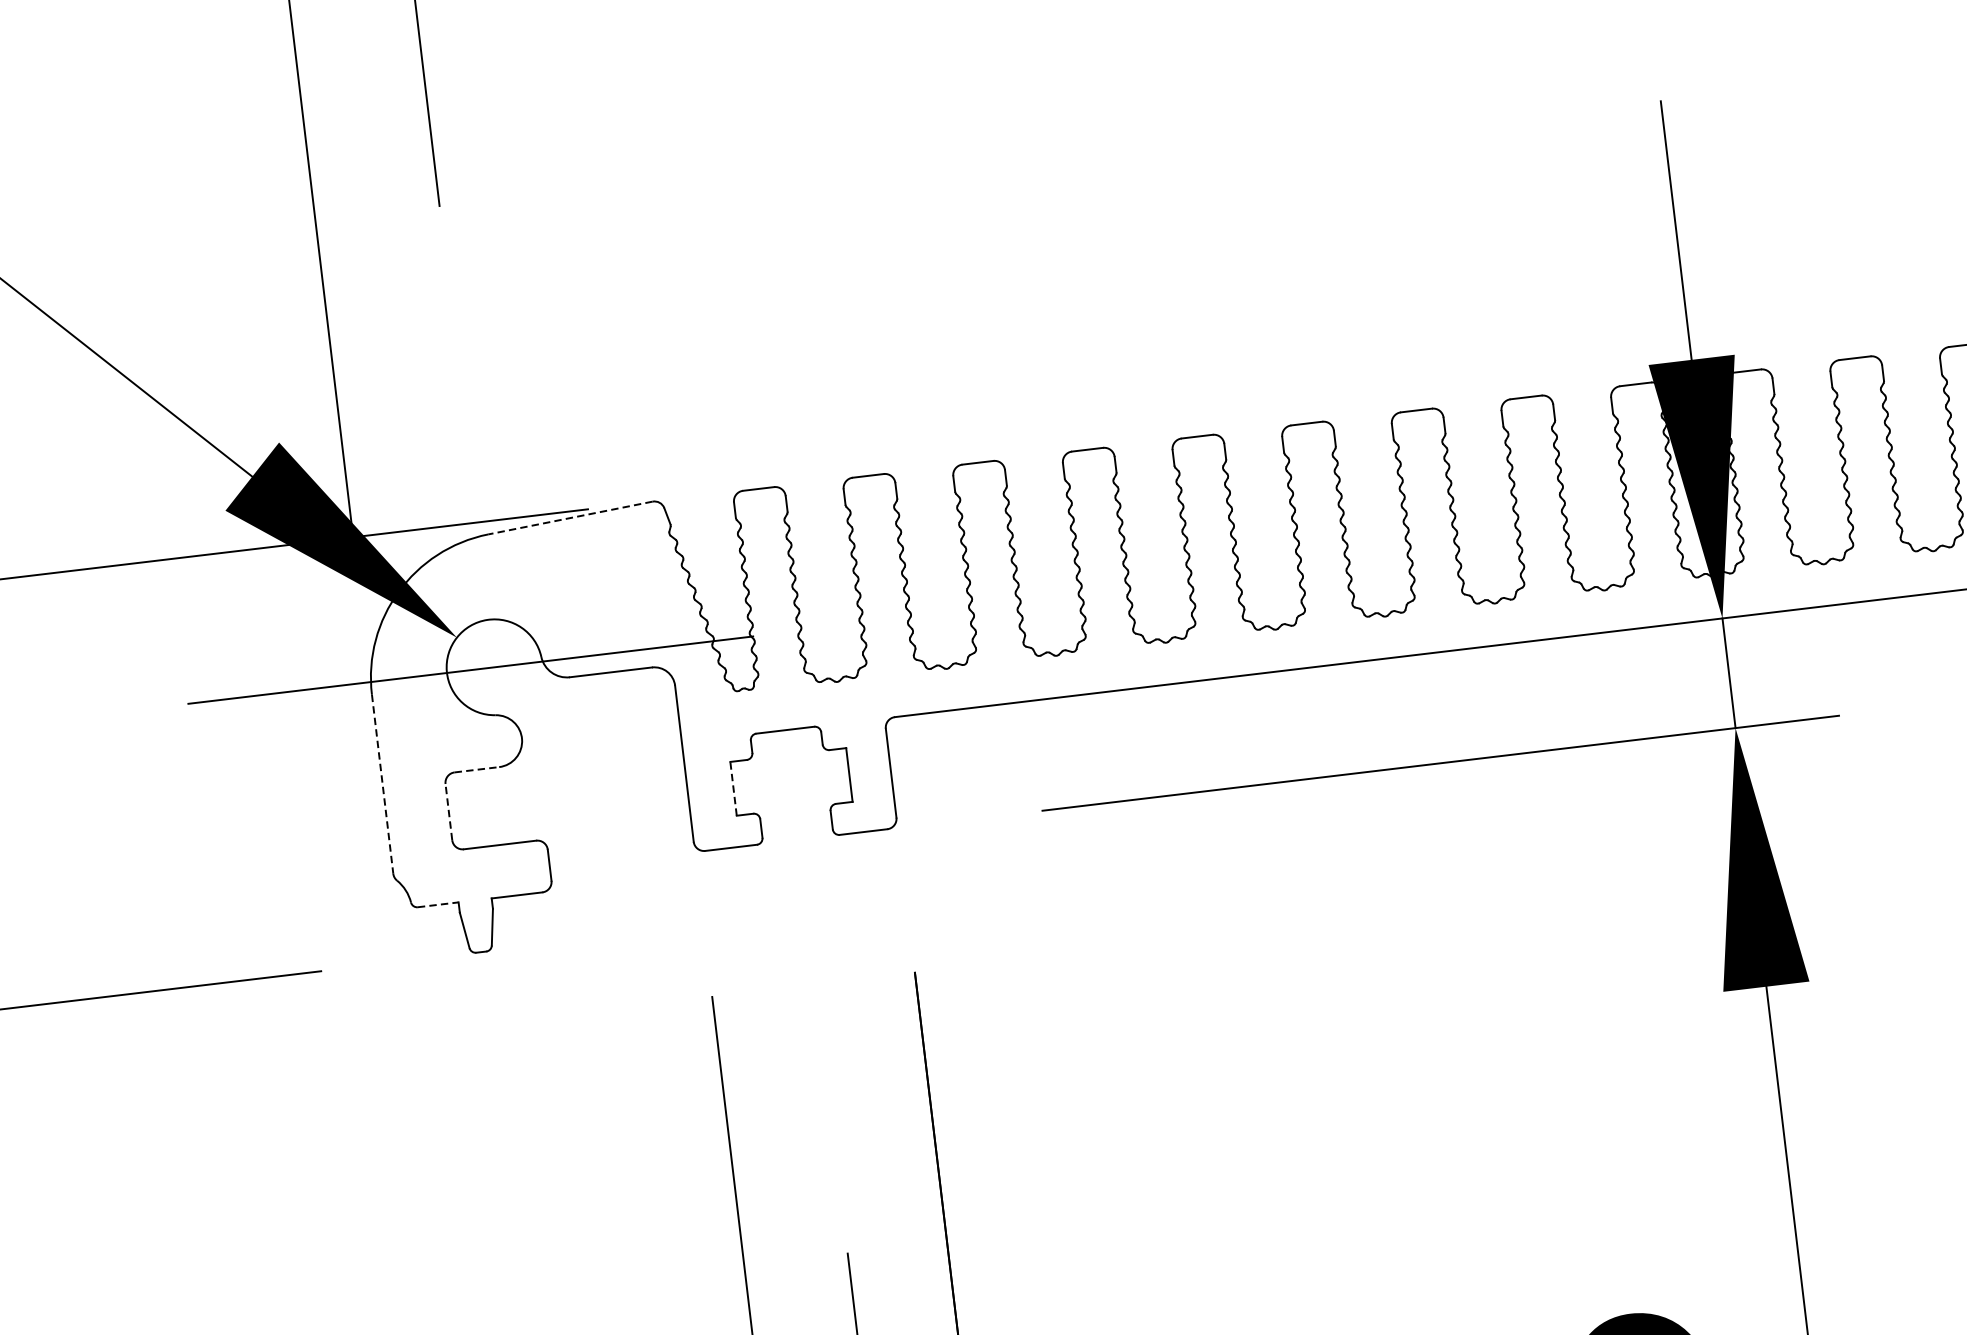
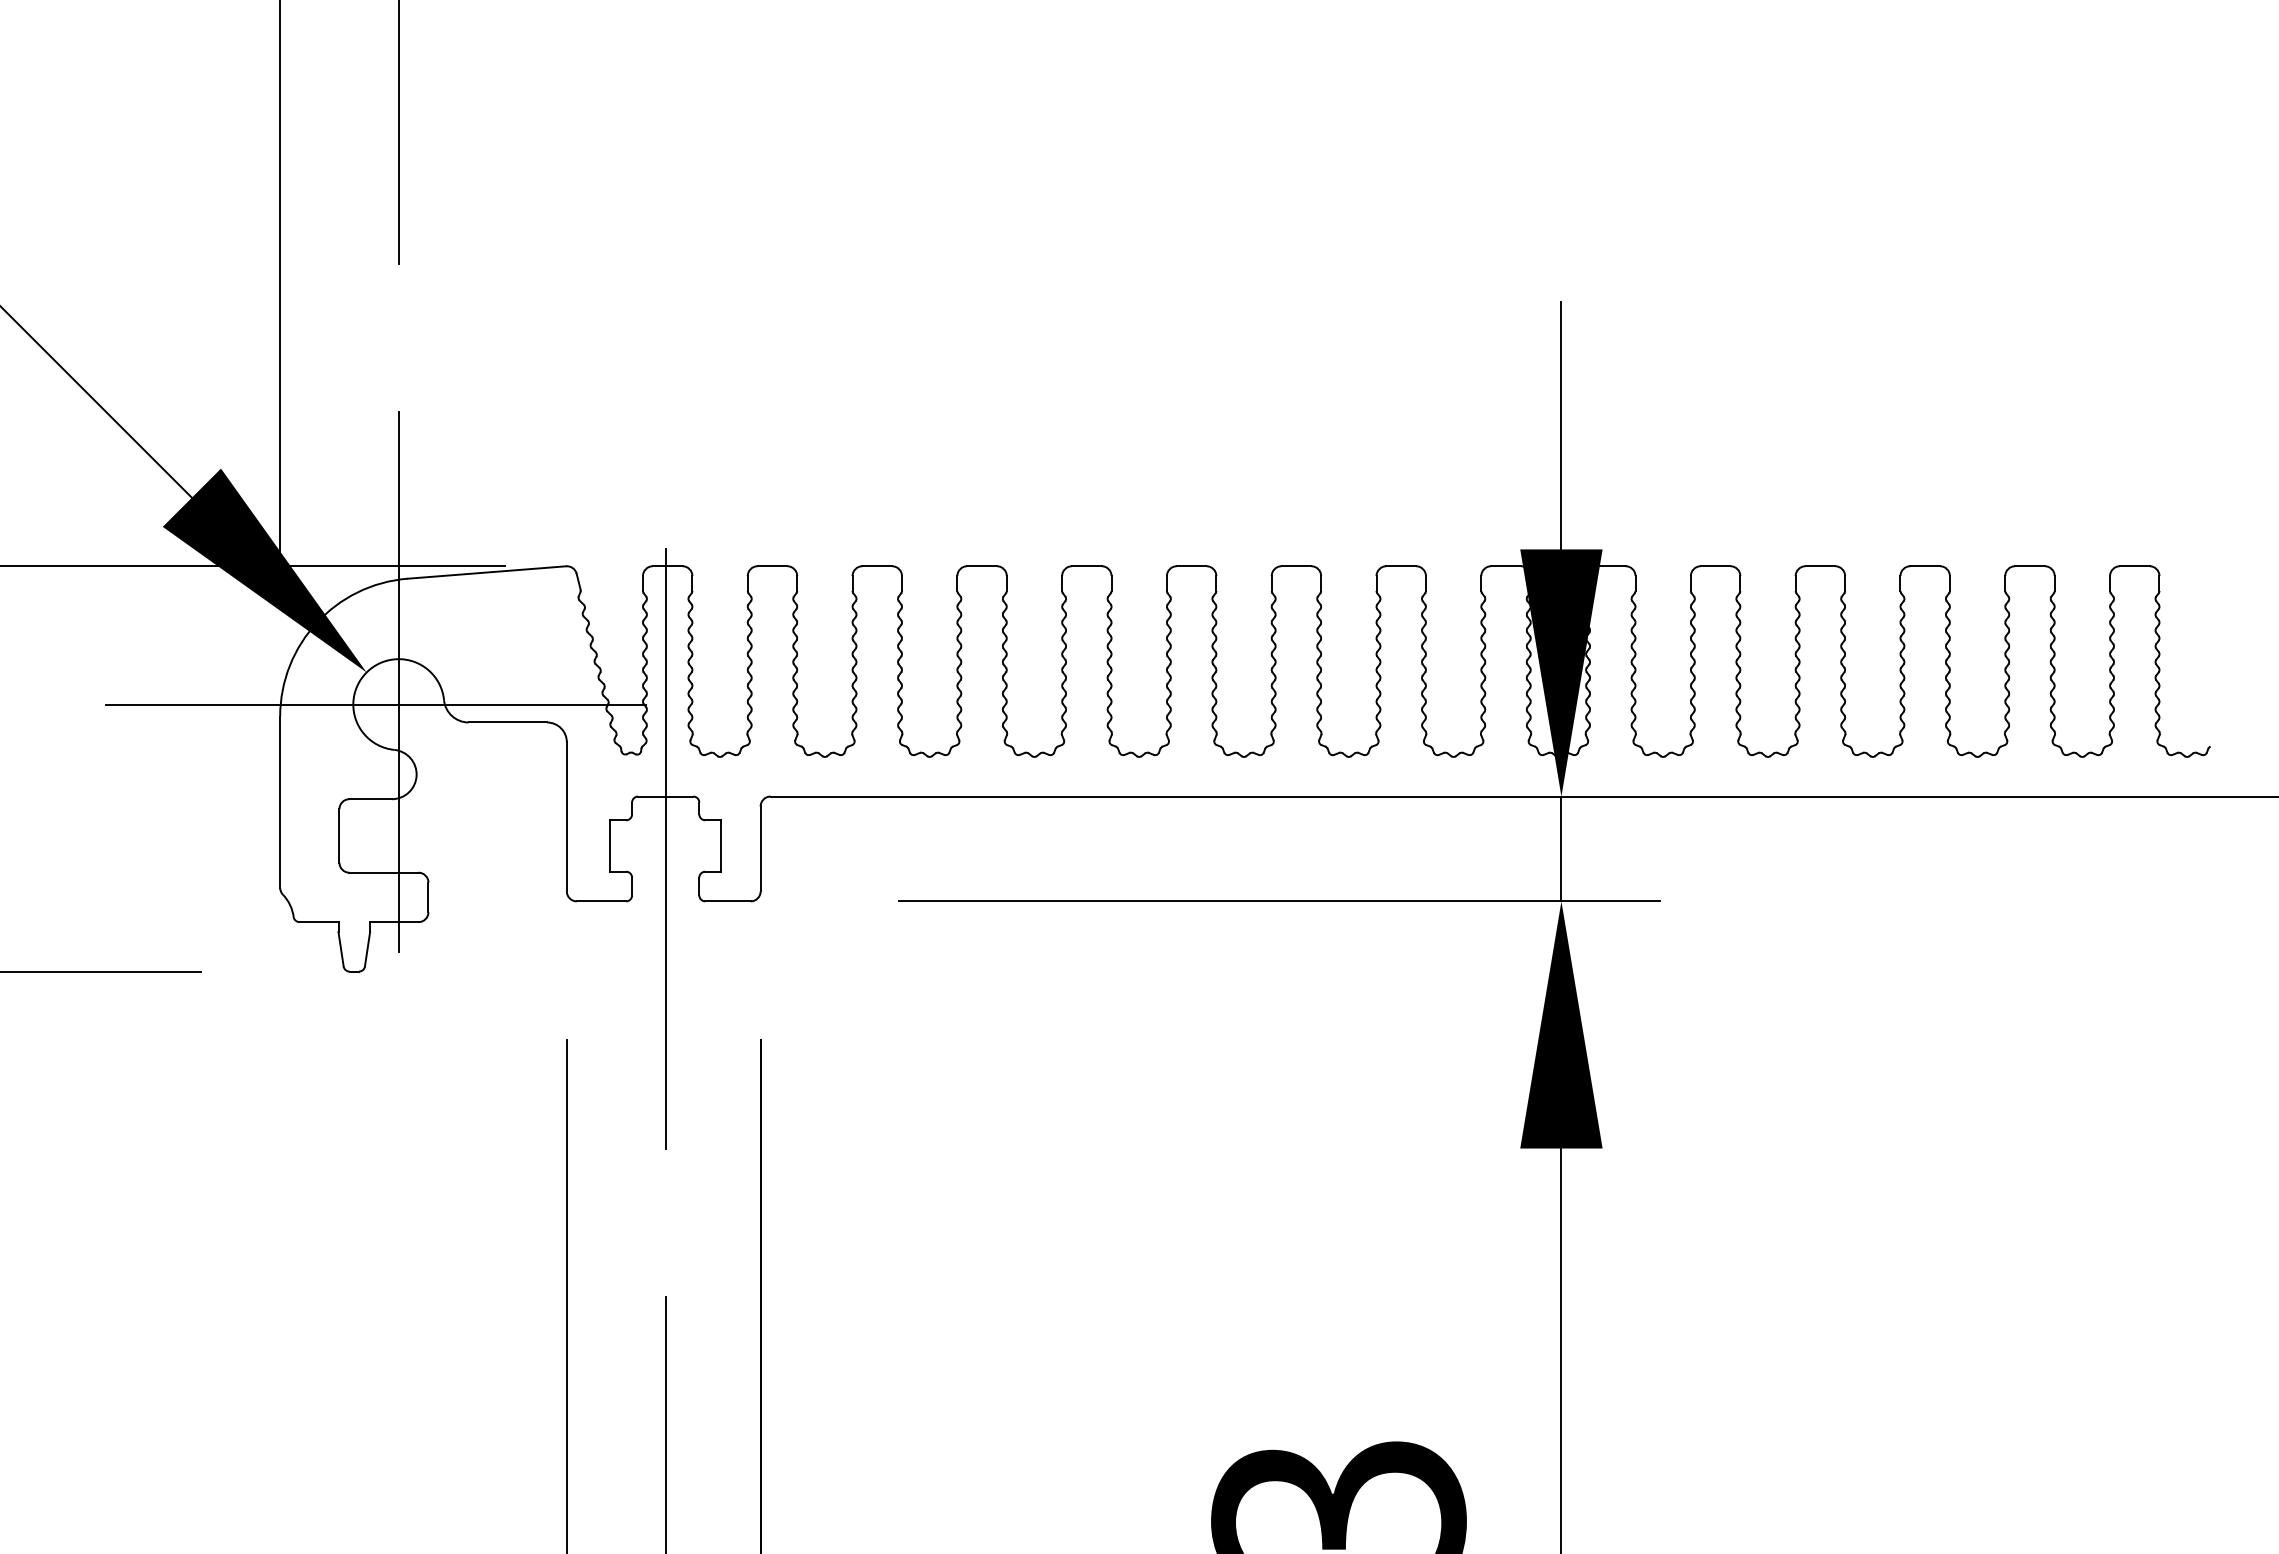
line: (570, 517) -> (487, 572), dashed -> solid
line: (491, 643) -> (398, 681), added
line: (477, 769) -> (371, 799), dashed -> solid
line: (383, 784) -> (280, 802), dashed -> solid
line: (791, 784) -> (665, 848), added
line: (733, 789) -> (610, 846), dashed -> solid
line: (448, 811) -> (339, 835), dashed -> solid
line: (438, 905) -> (319, 922), dashed -> solid

